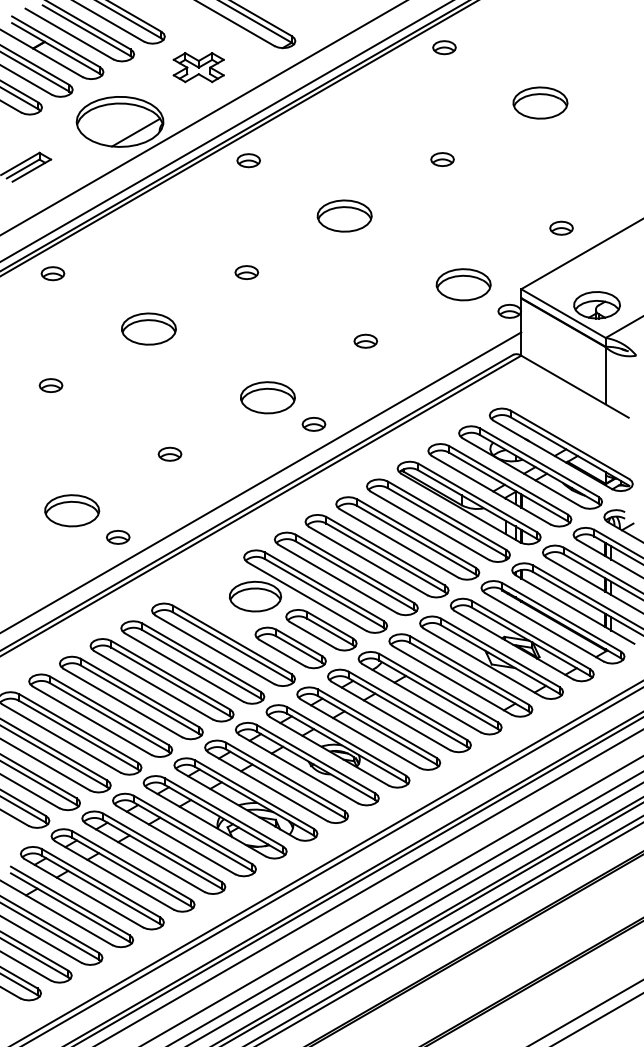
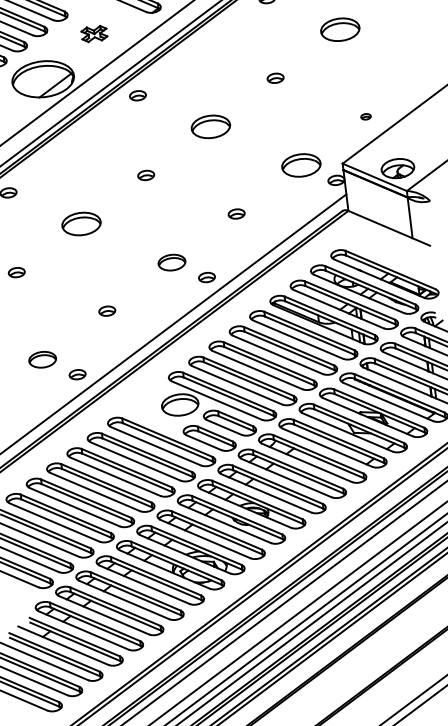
part: (198, 67) -> (94, 33), size x0.7
part: (561, 227) -> (365, 116), size x0.6
part: (267, 397) -> (171, 262), size x0.7
part: (72, 510) -> (42, 359), size x0.7

